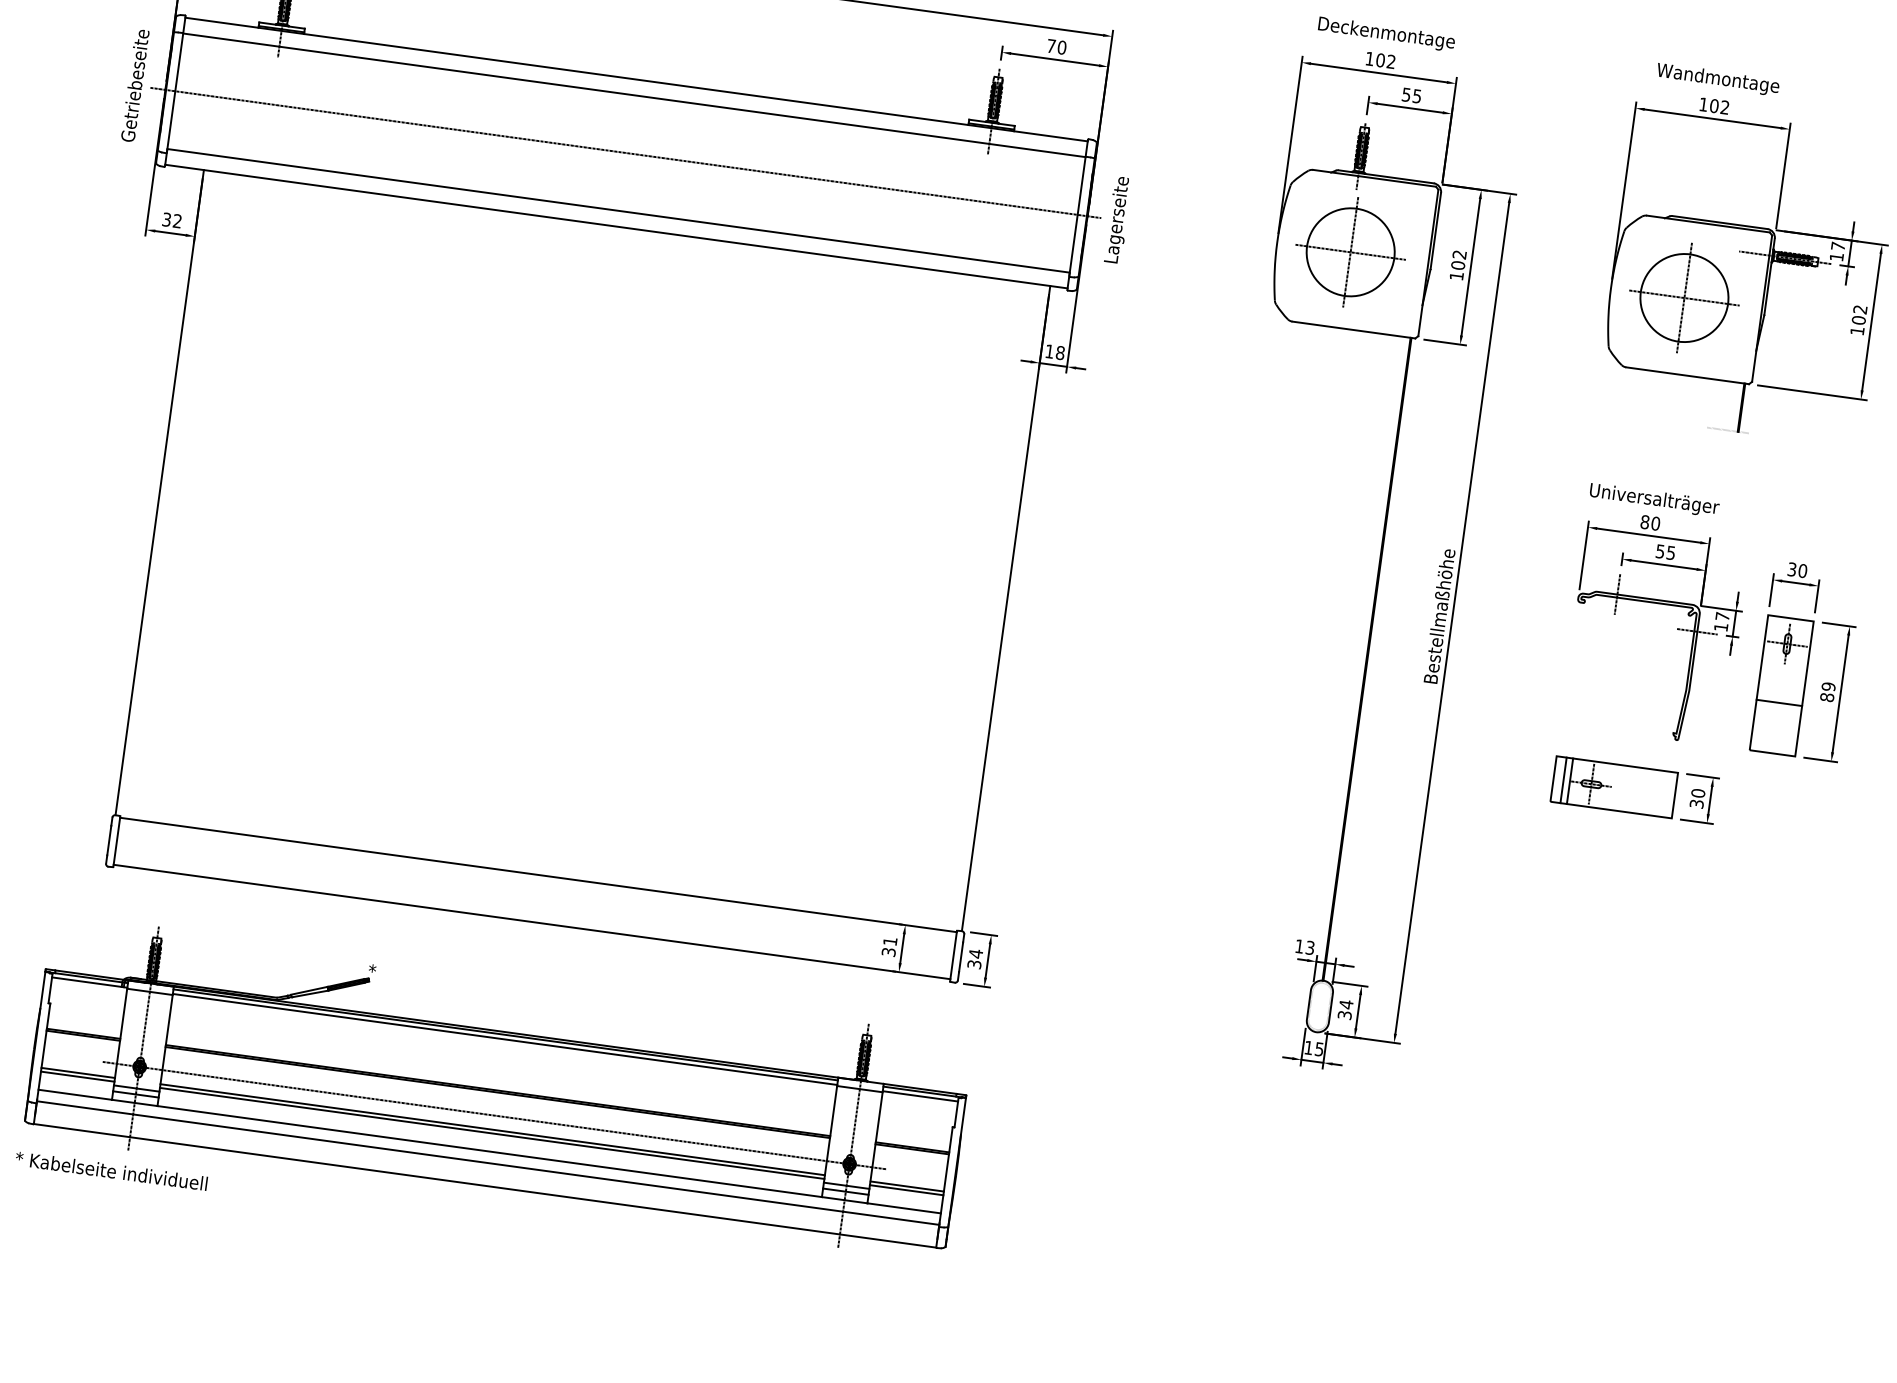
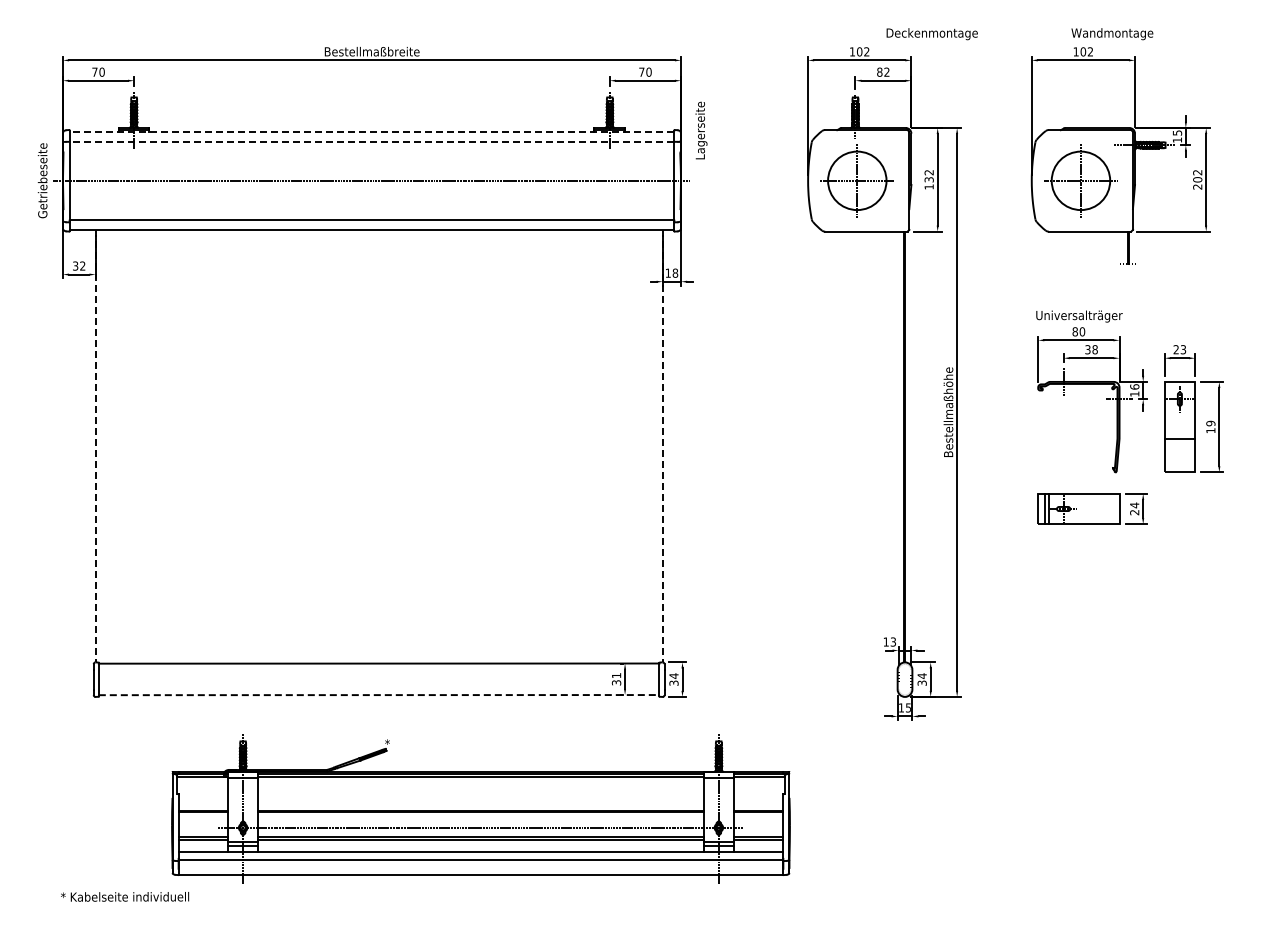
text: (1385, 34) -> (931, 34), moved
line: (635, 79) -> (371, 131), solid -> dashed
text: (1718, 80) -> (1112, 34), moved
text: (1412, 94) -> (883, 71), 55 -> 82
line: (633, 95) -> (371, 142), solid -> dashed
text: (1118, 219) -> (701, 130), moved
text: (1838, 245) -> (1177, 132), 17 -> 15
text: (1457, 264) -> (928, 179), 102 -> 132
text: (1857, 330) -> (1197, 186), 102 -> 202
line: (159, 493) -> (95, 446), solid -> dashed
text: (1665, 551) -> (1091, 349), 55 -> 38
text: (1797, 569) -> (1179, 349), 30 -> 23
line: (1005, 608) -> (662, 446), solid -> dashed
text: (1722, 615) -> (1134, 386), 17 -> 16
text: (1826, 697) -> (1210, 430), 89 -> 19
text: (1697, 797) -> (1134, 508), 30 -> 24
line: (532, 922) -> (379, 695), solid -> dashed
part: (497, 1086) -> (480, 808), moved

